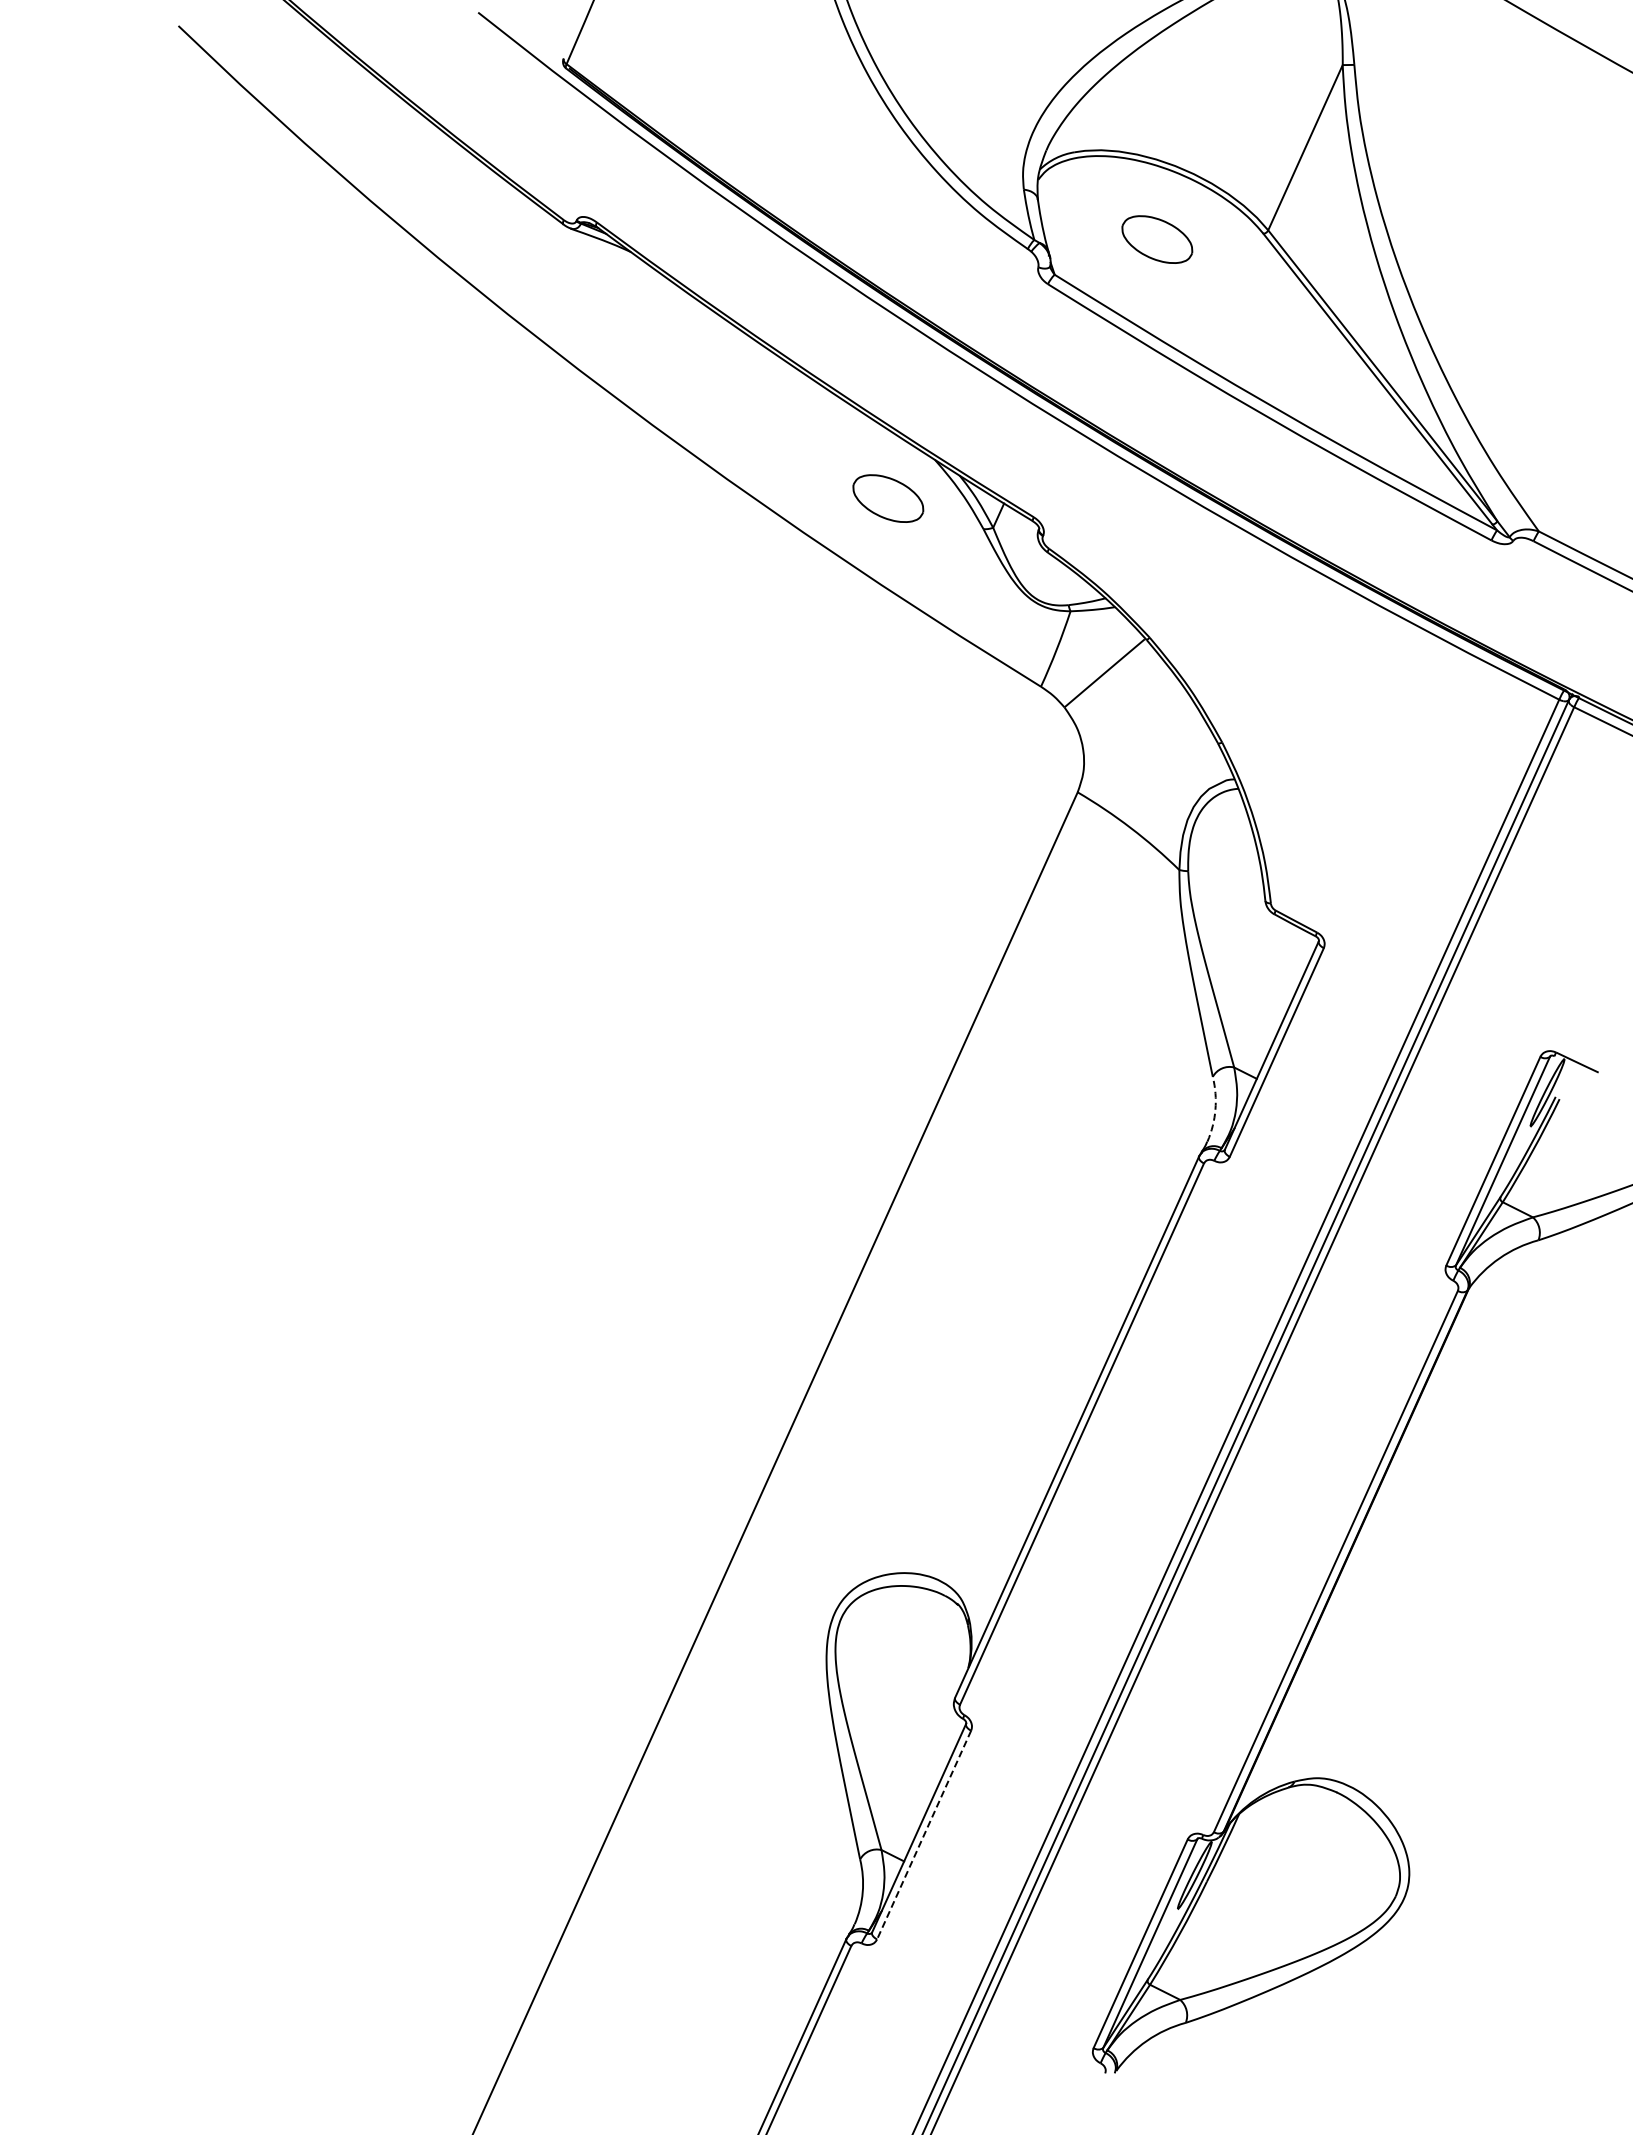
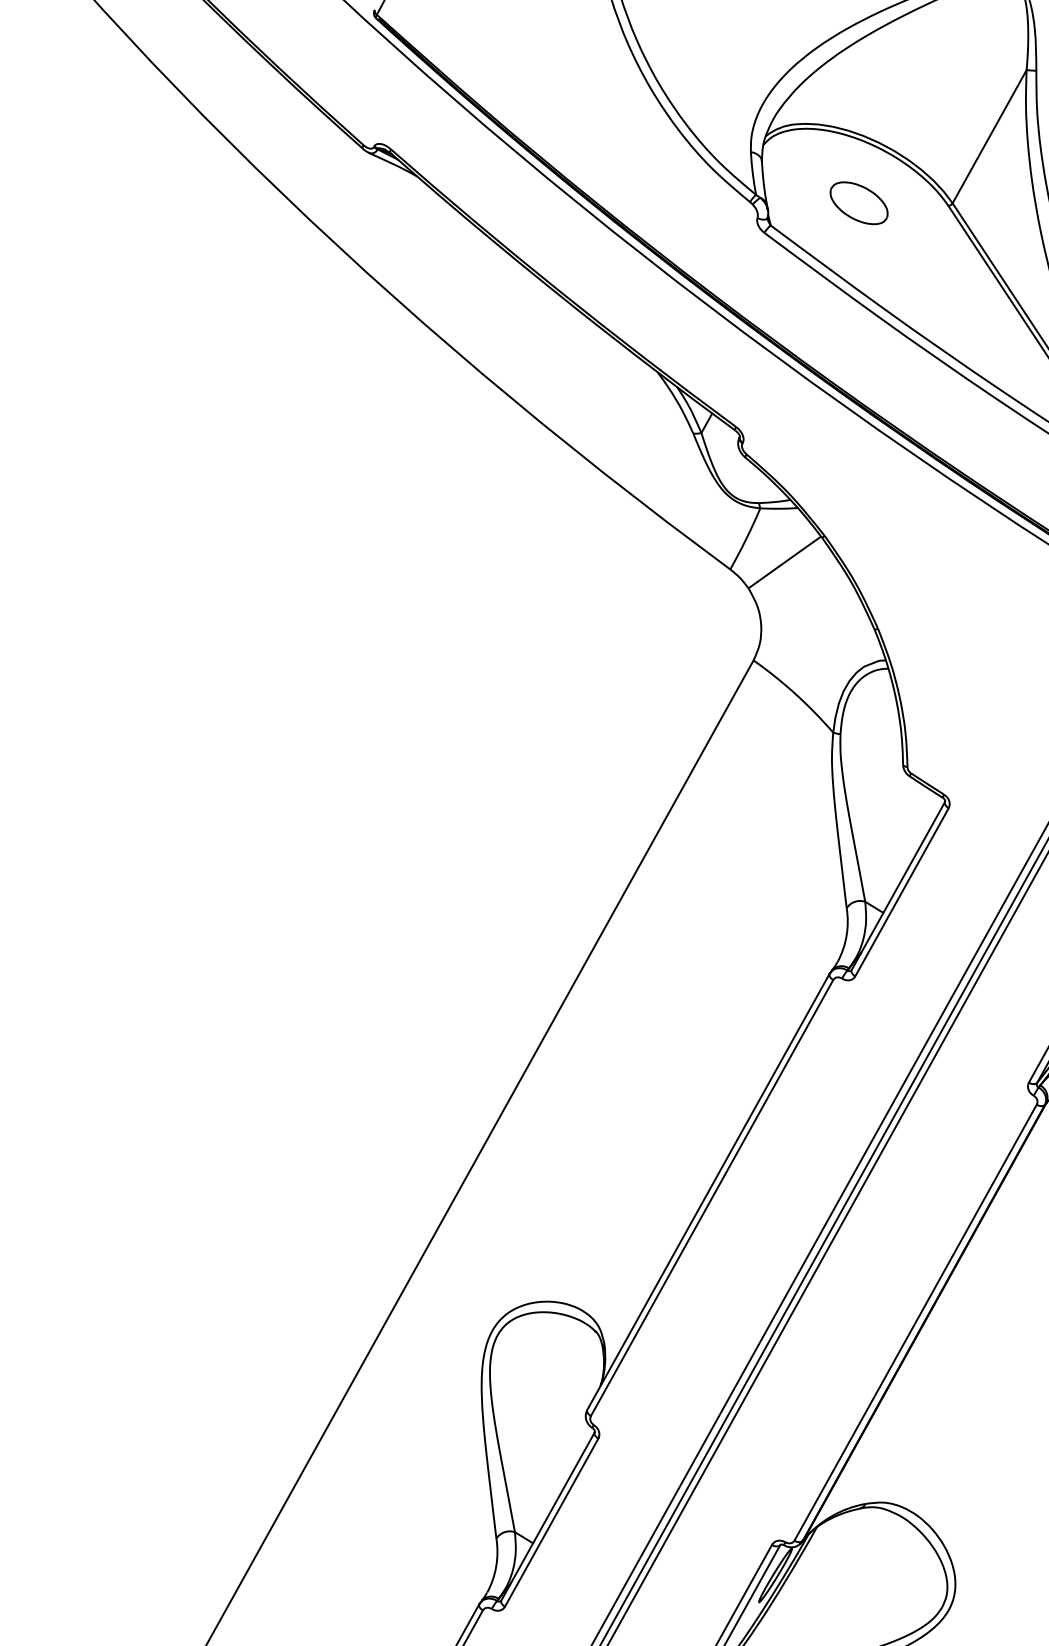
part: (888, 498) -> (615, 401), removed
arc: (1215, 1109) -> (846, 935), dashed -> solid
line: (923, 1835) -> (551, 1522), dashed -> solid

